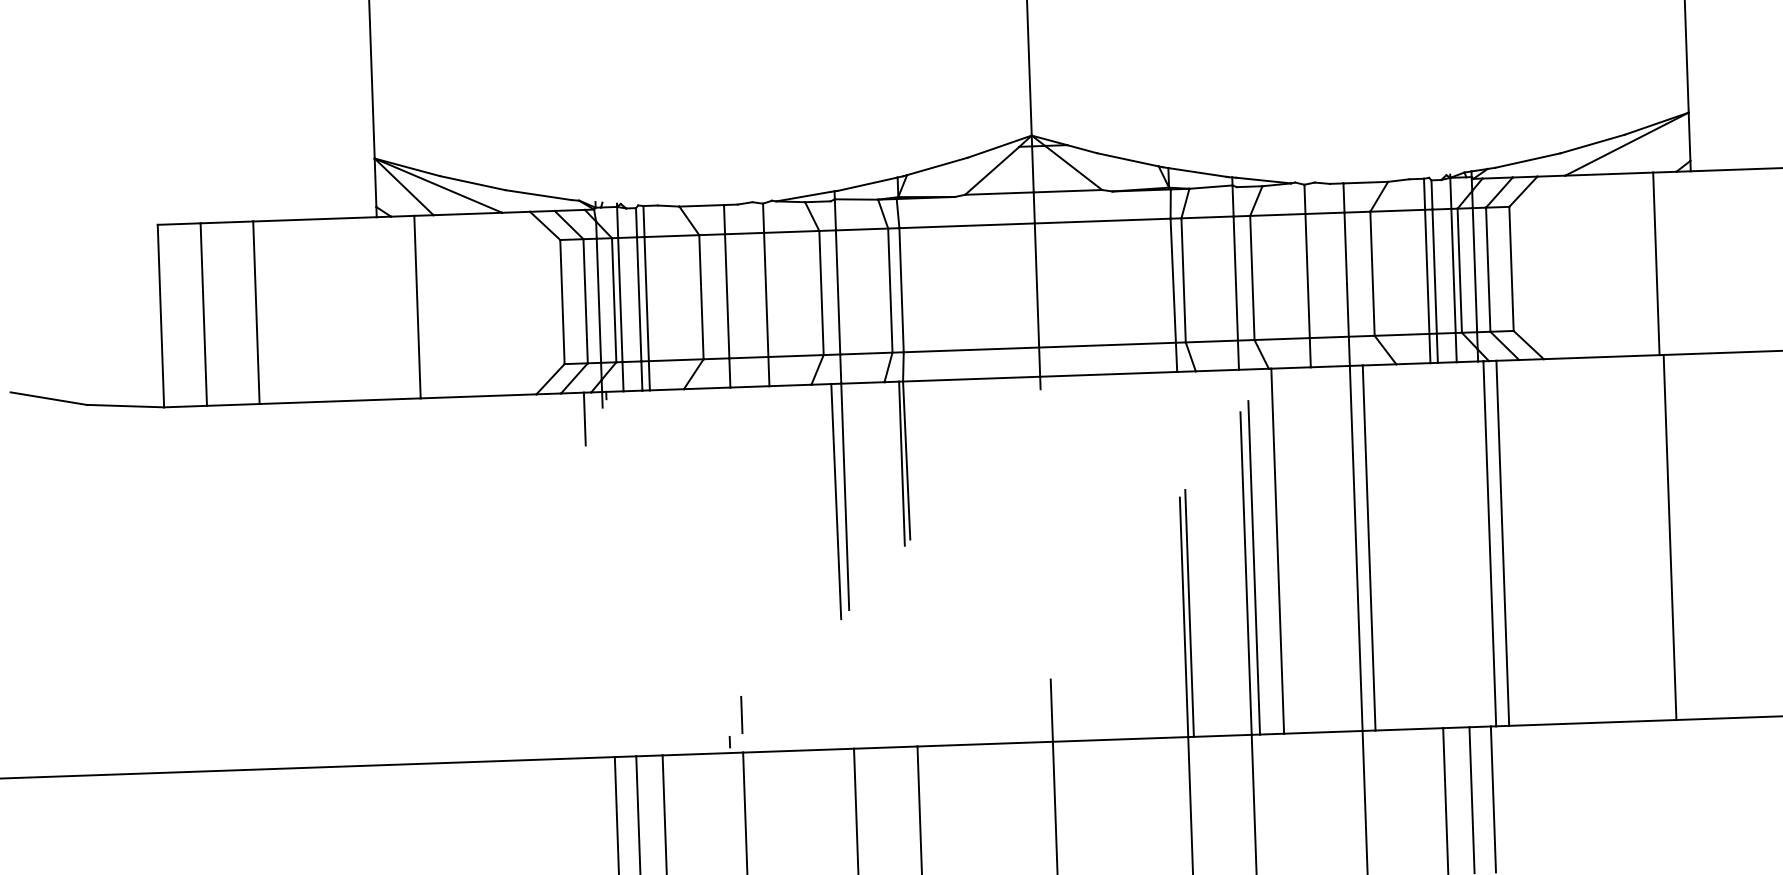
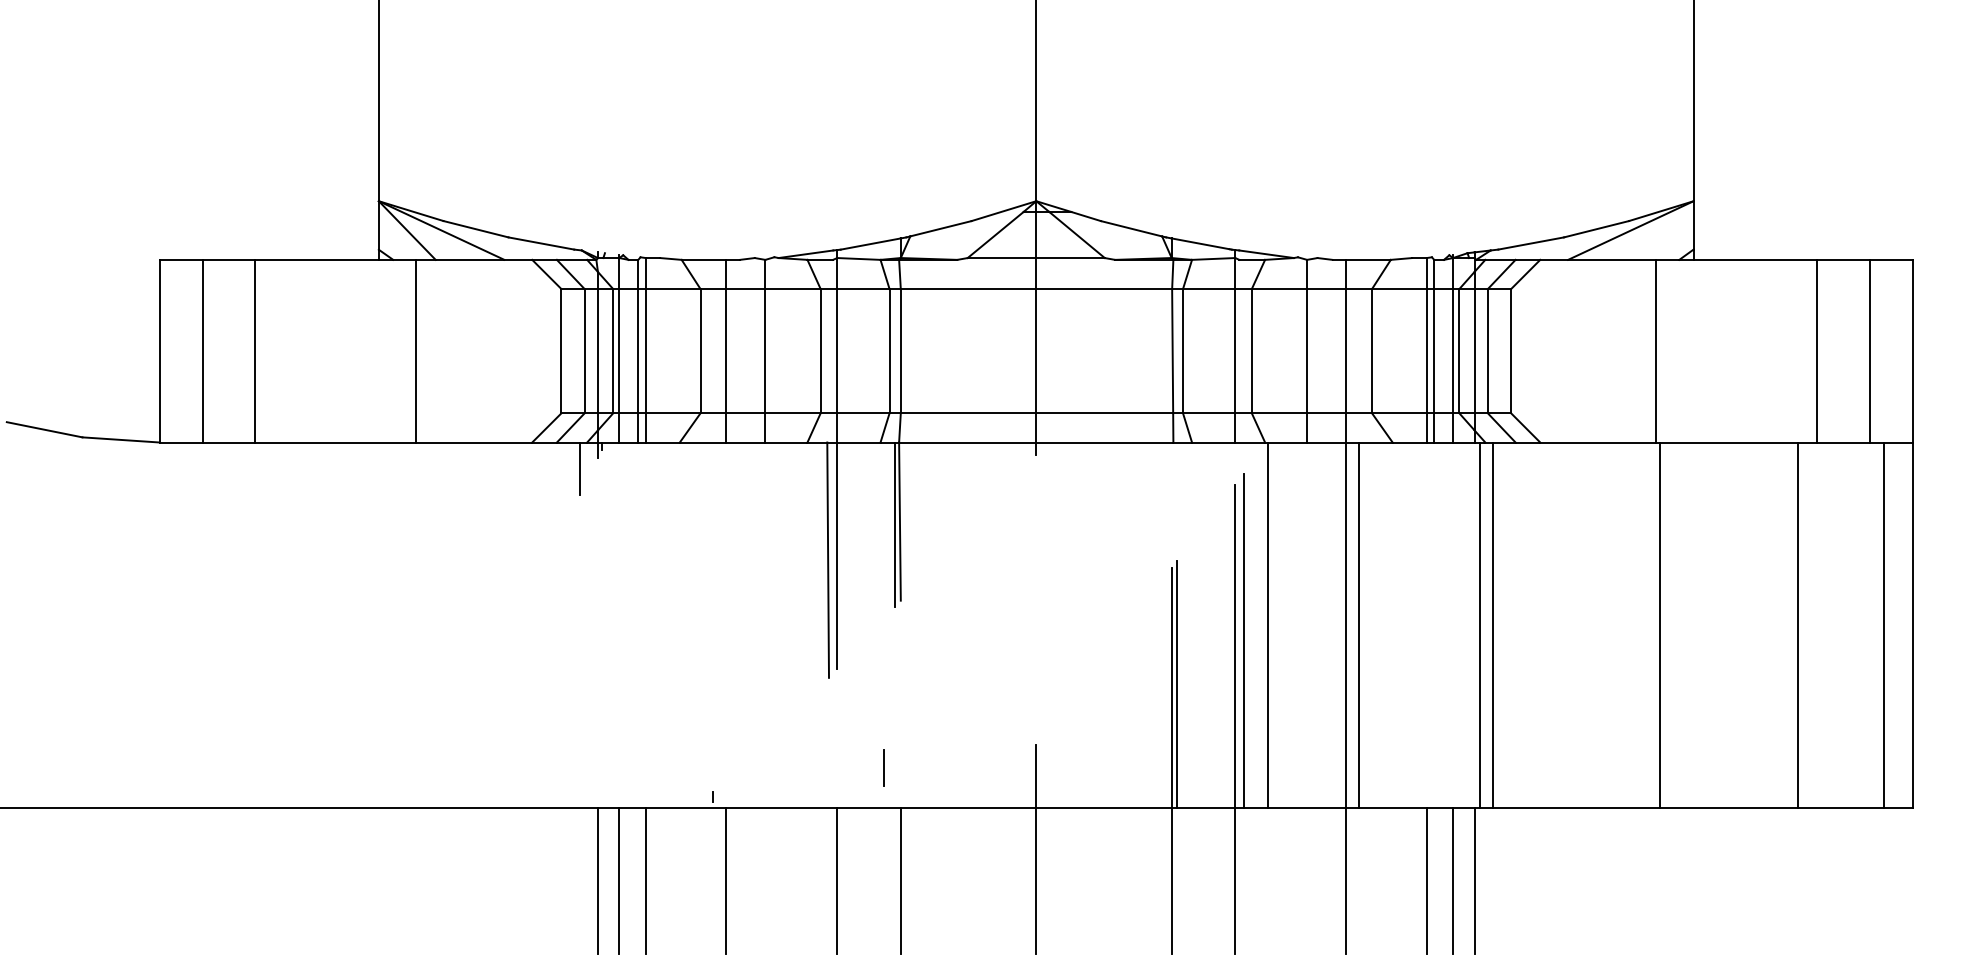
line: (740, 714) -> (883, 767), moved

